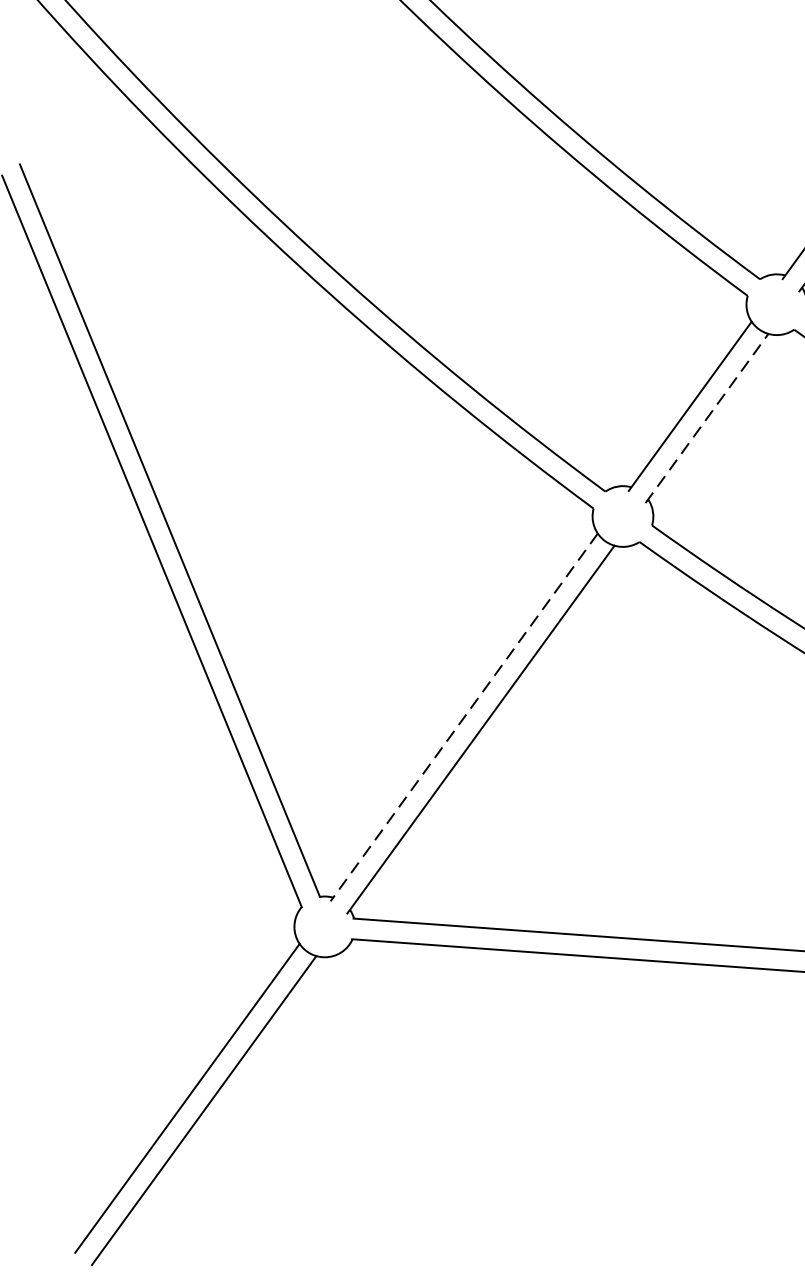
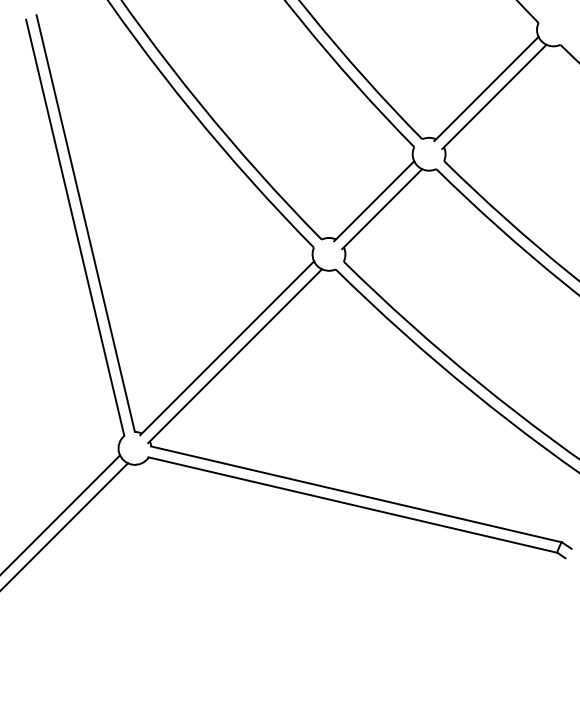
line: (707, 419) -> (382, 209), dashed -> solid
line: (464, 717) -> (227, 348), dashed -> solid

